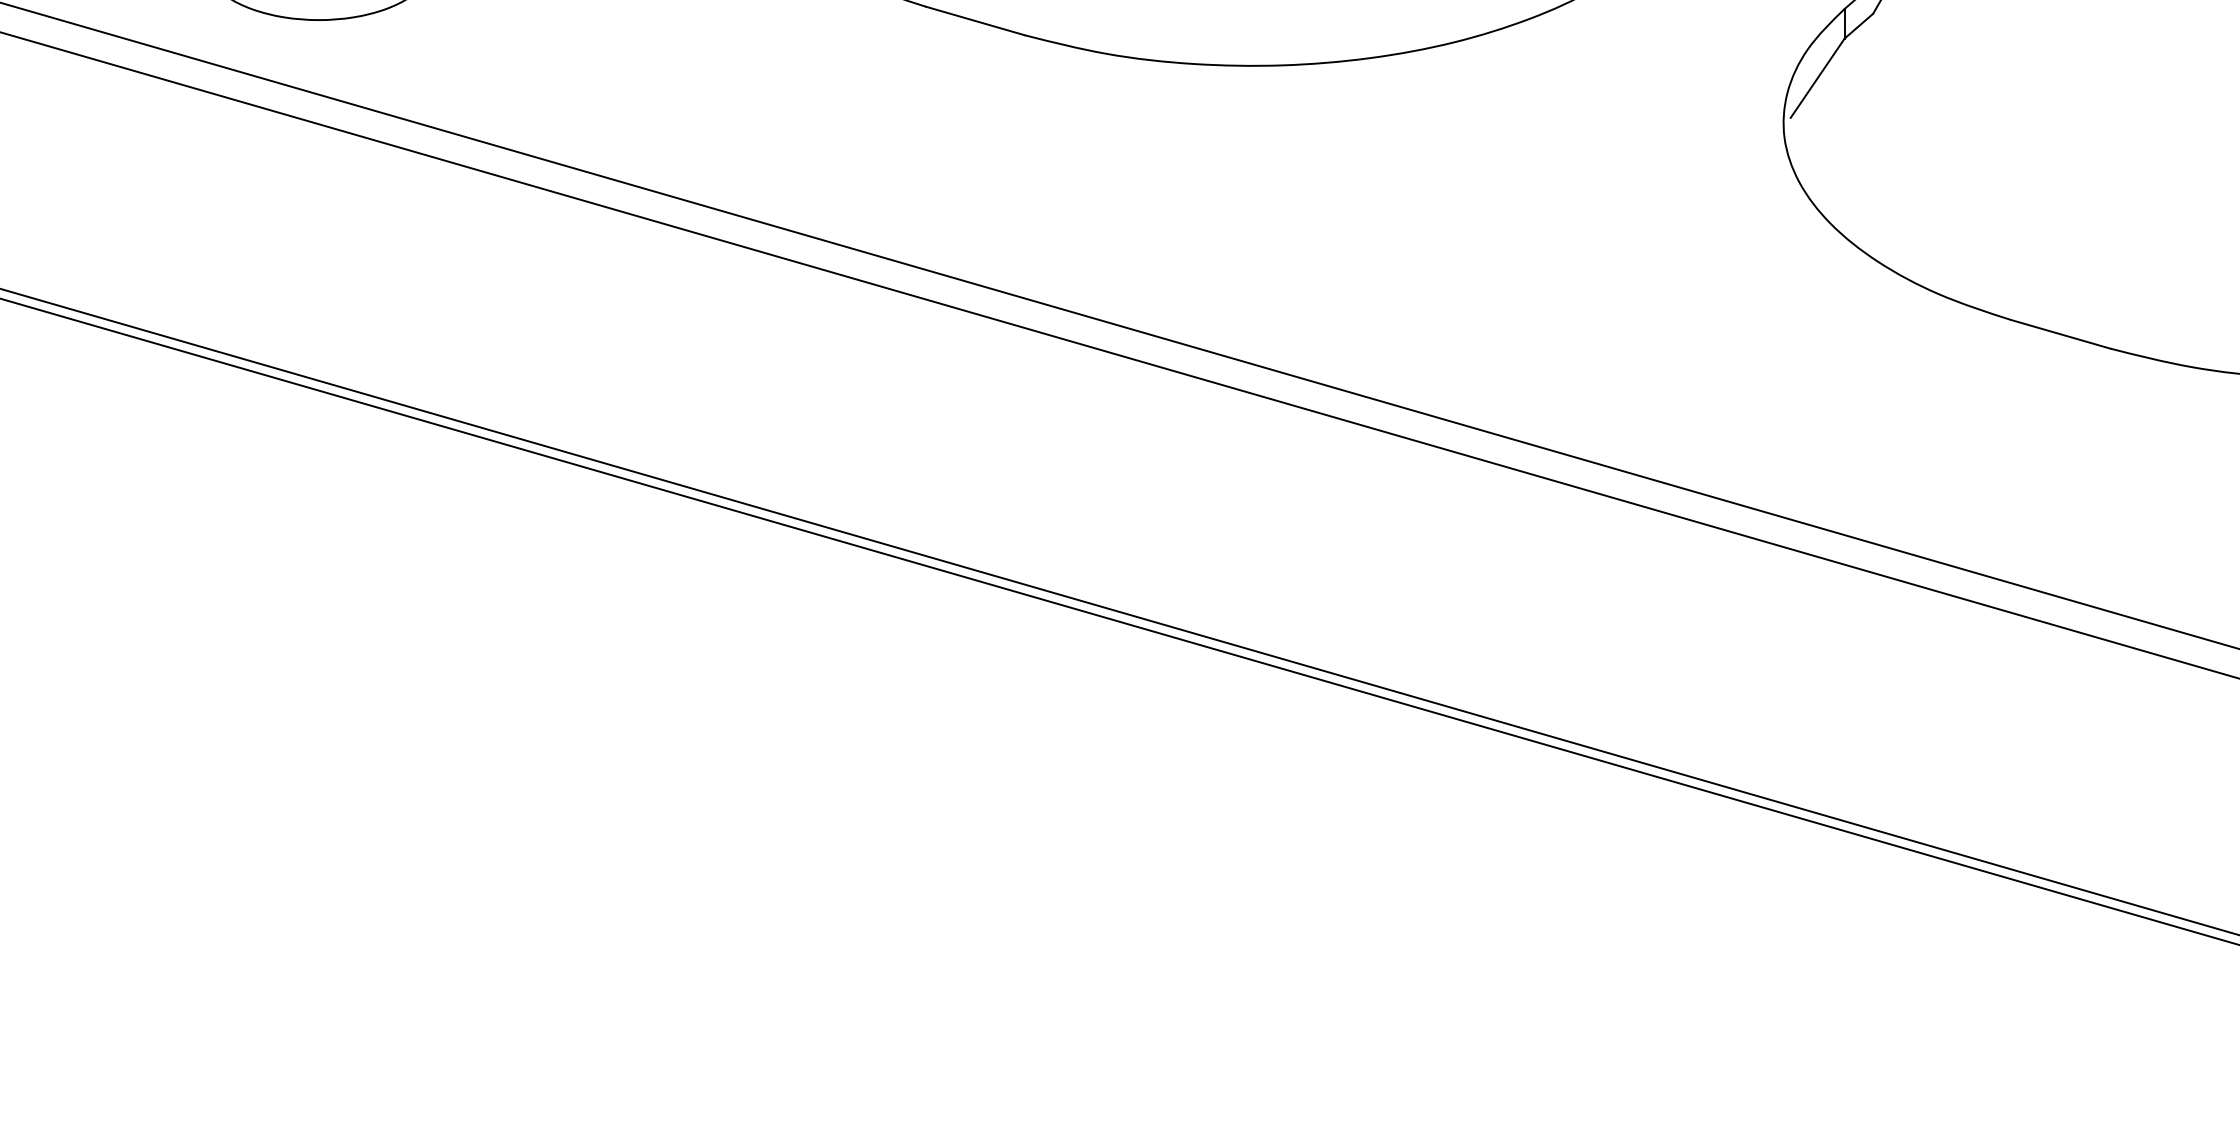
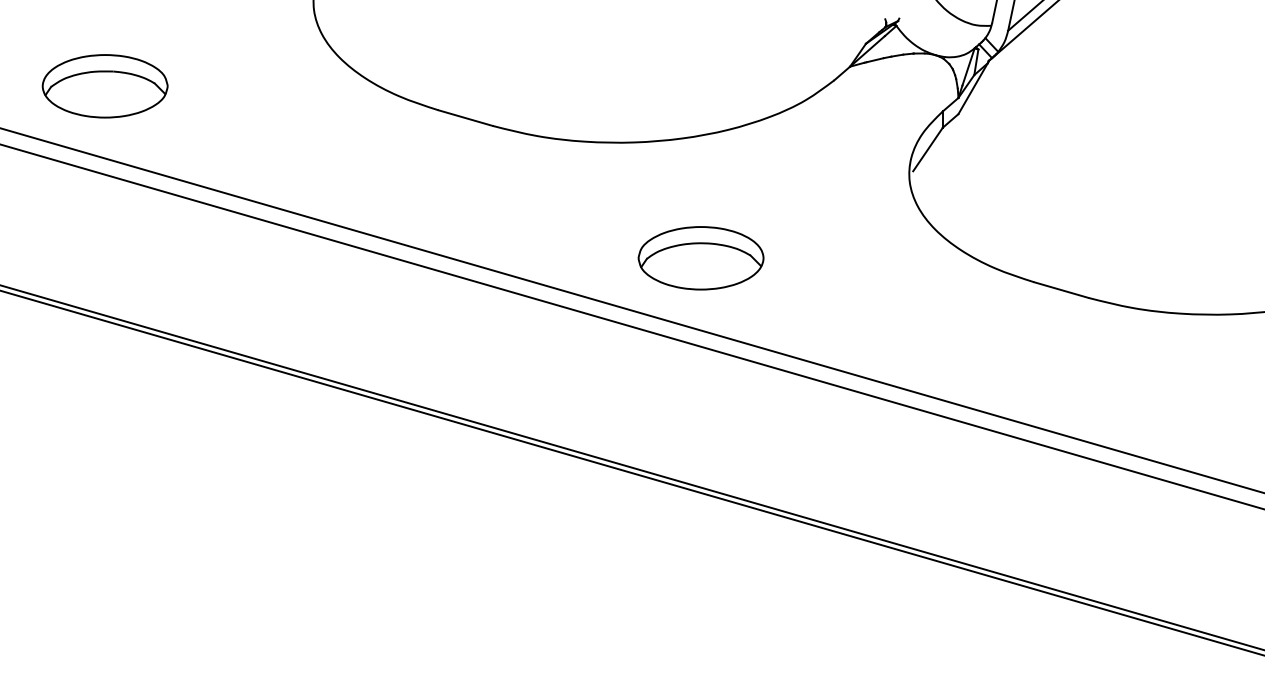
part: (1403, 276) -> (700, 258), added

